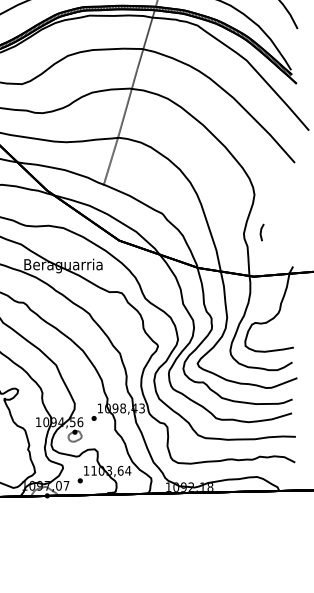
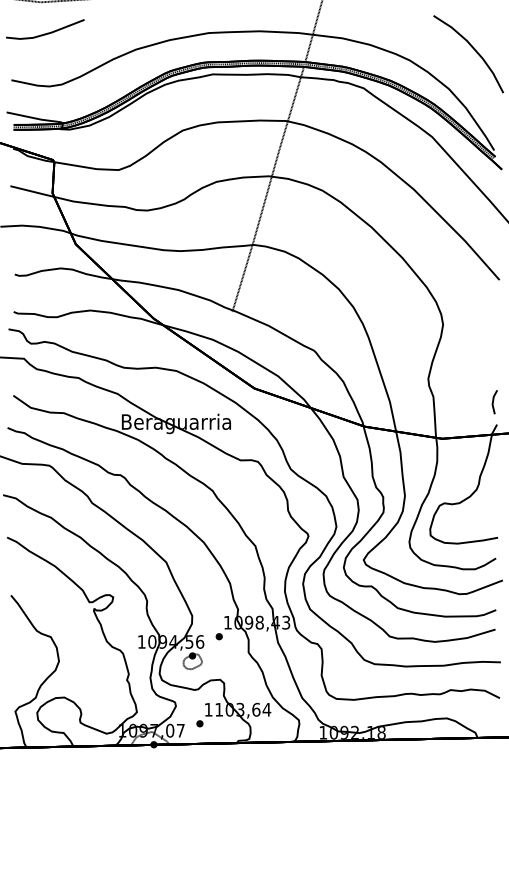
line: (261, 232) -> (493, 402), moved

